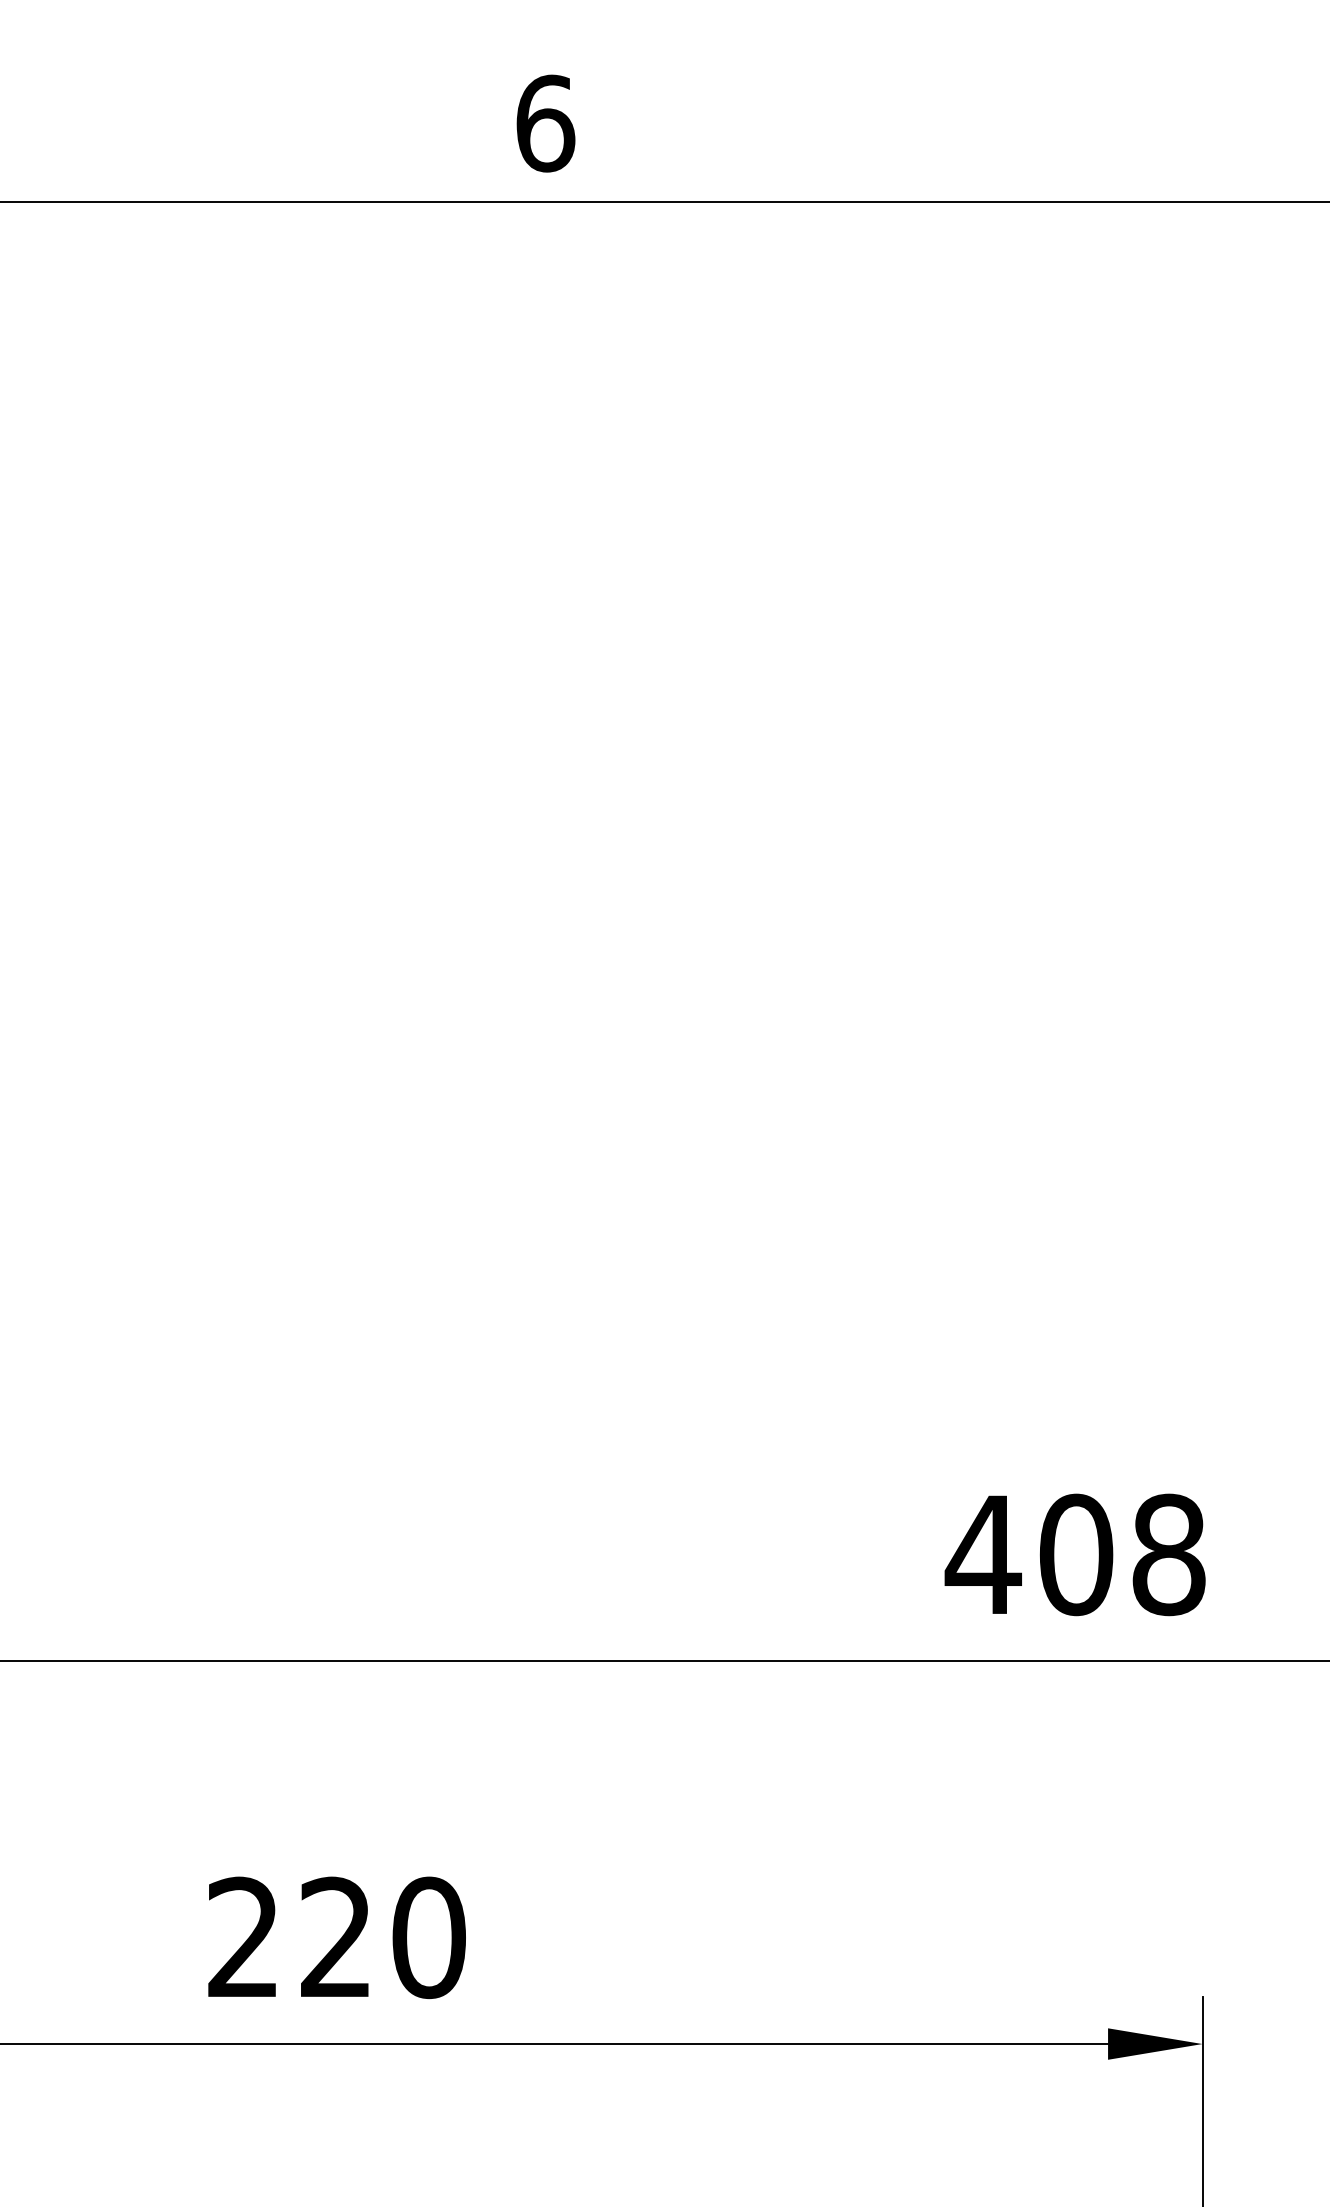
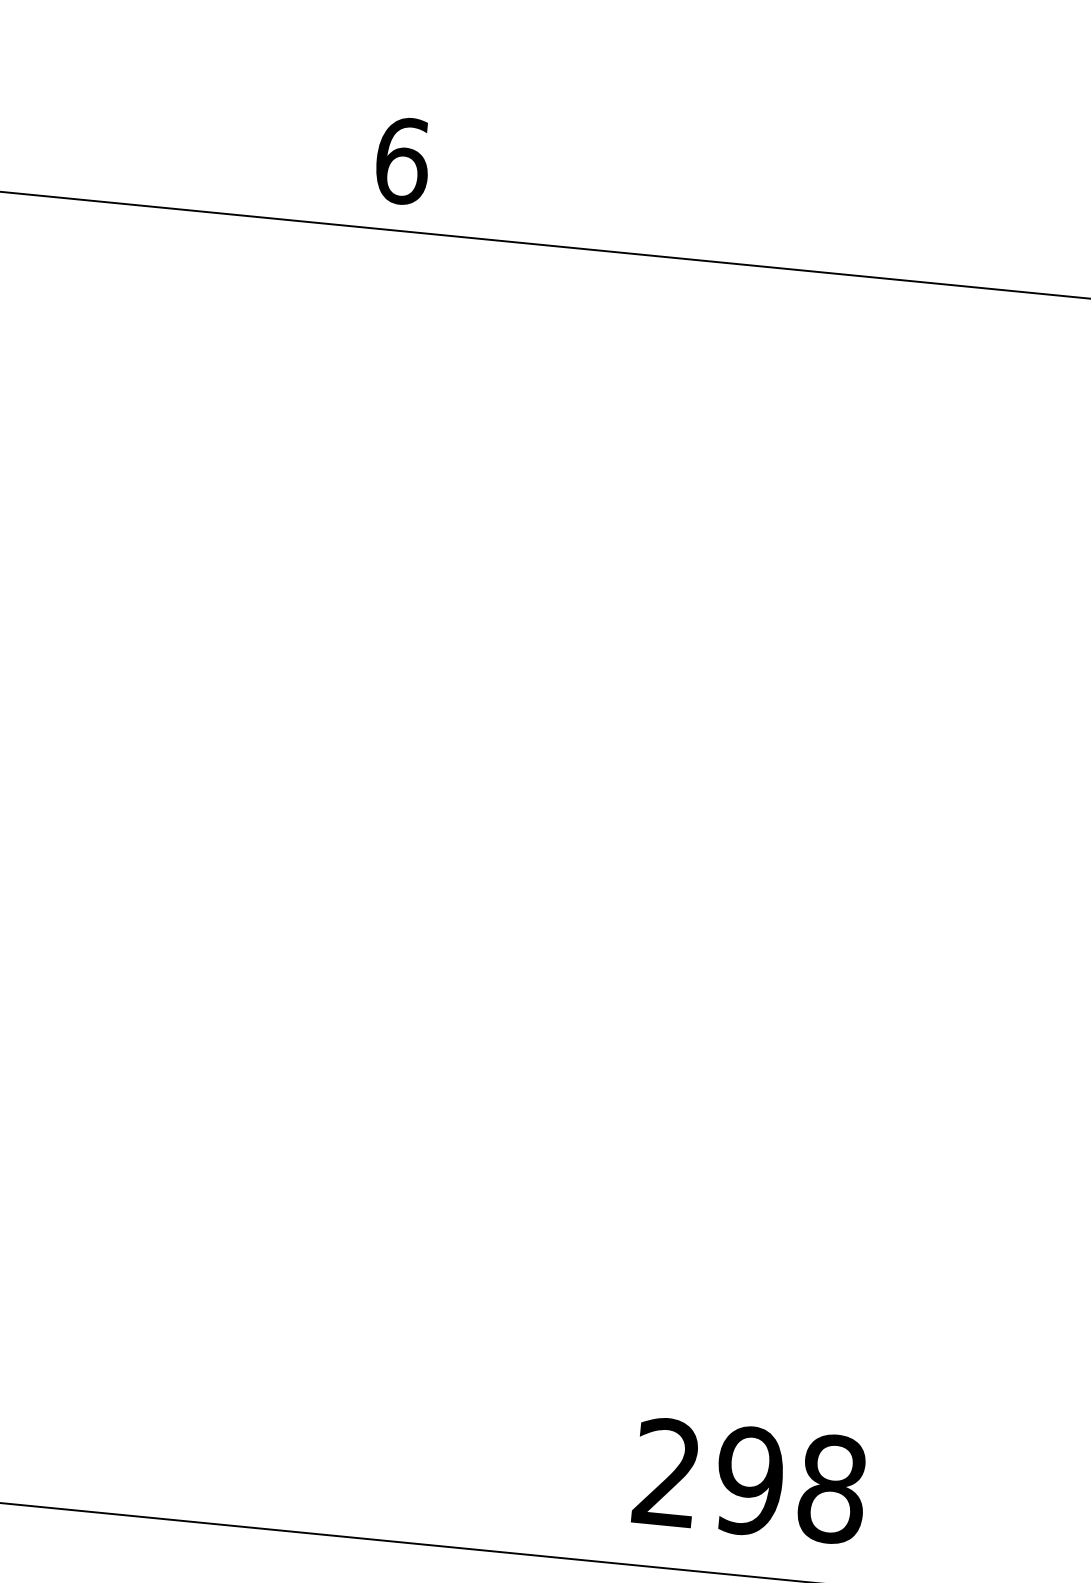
text: (1028, 1554) -> (707, 1476), 408 -> 298

